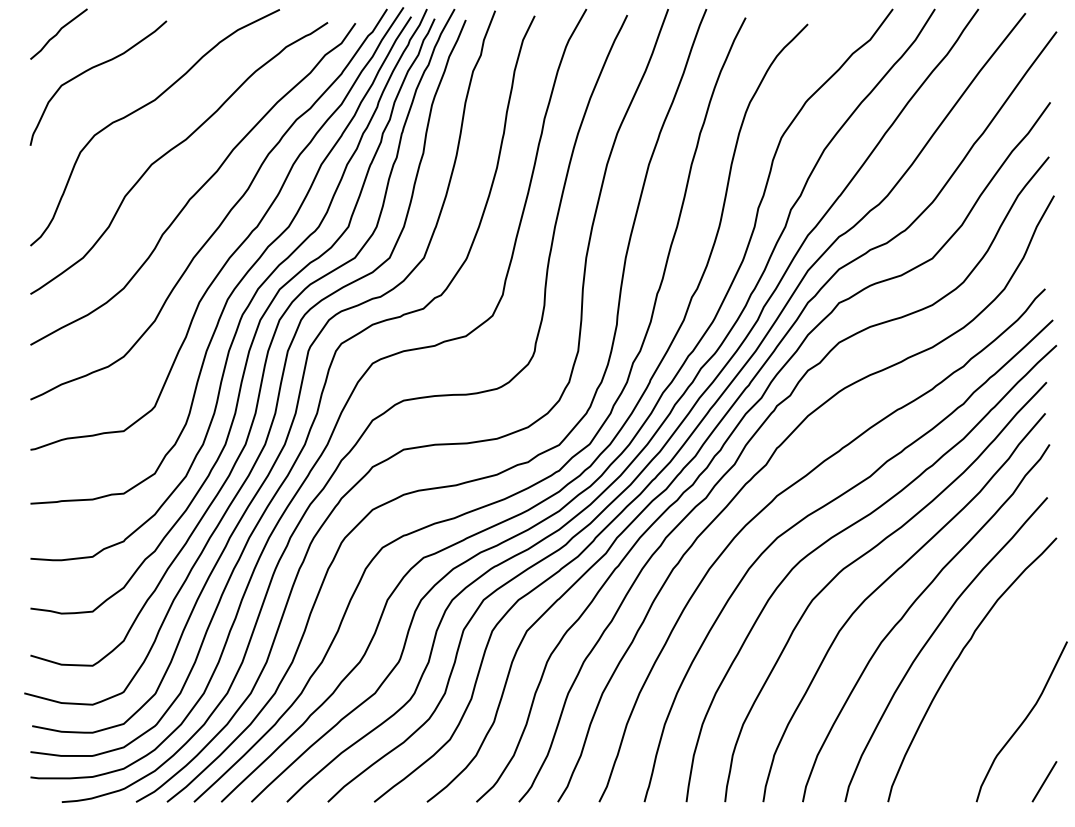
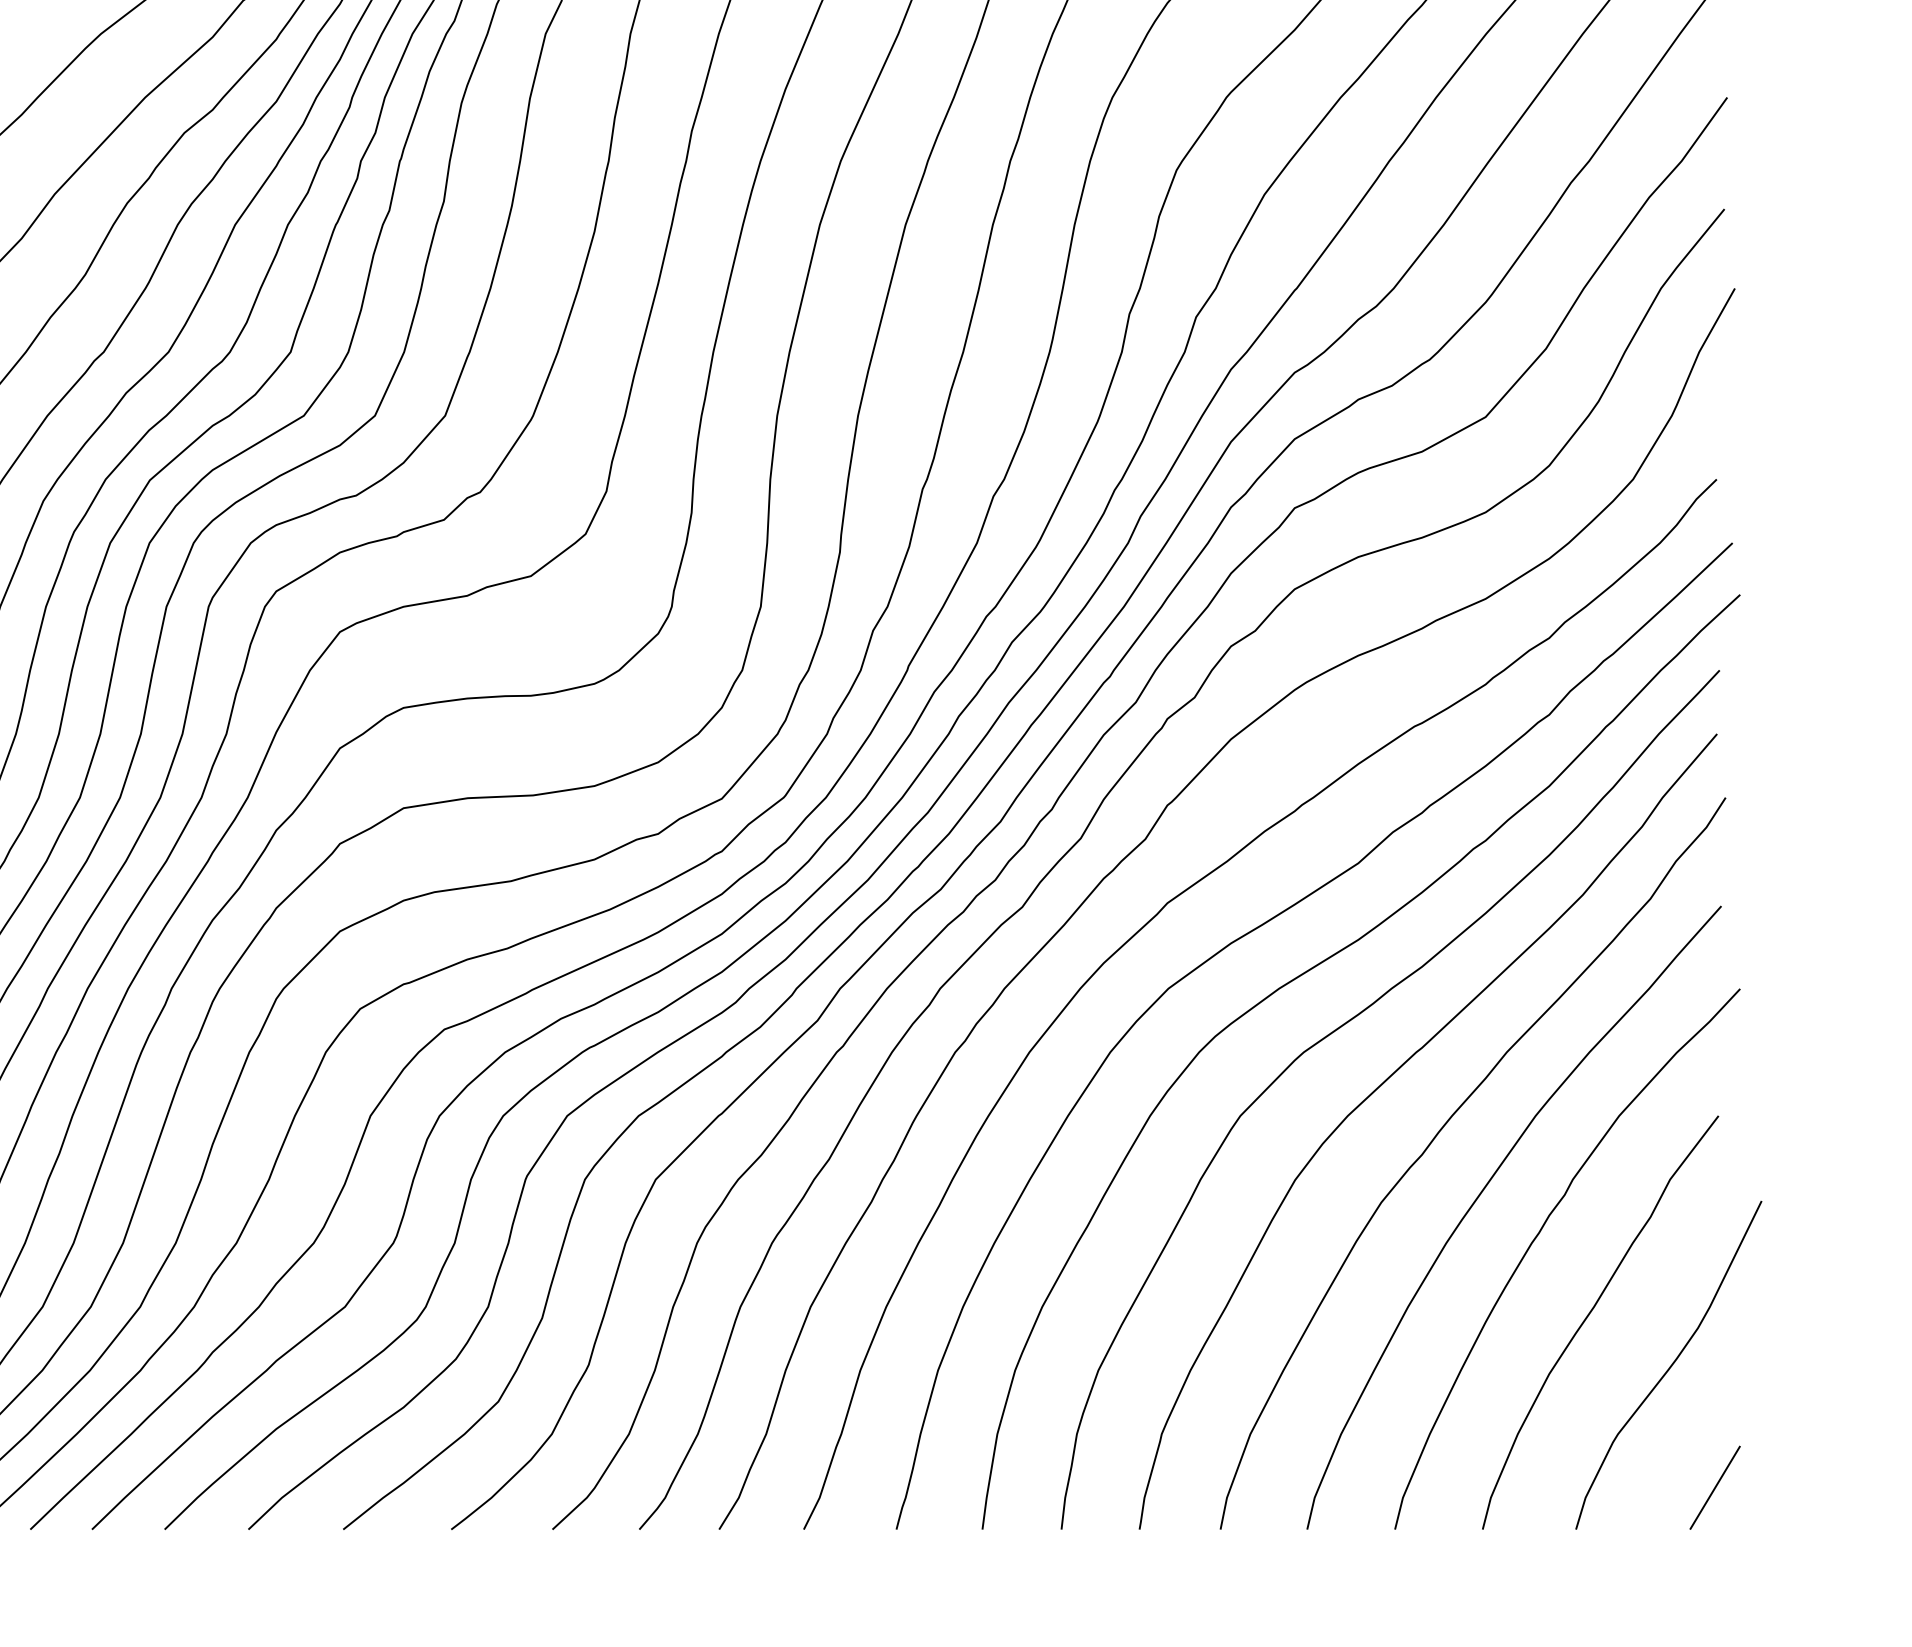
curve: (984, 696) -> (1592, 1313), added

